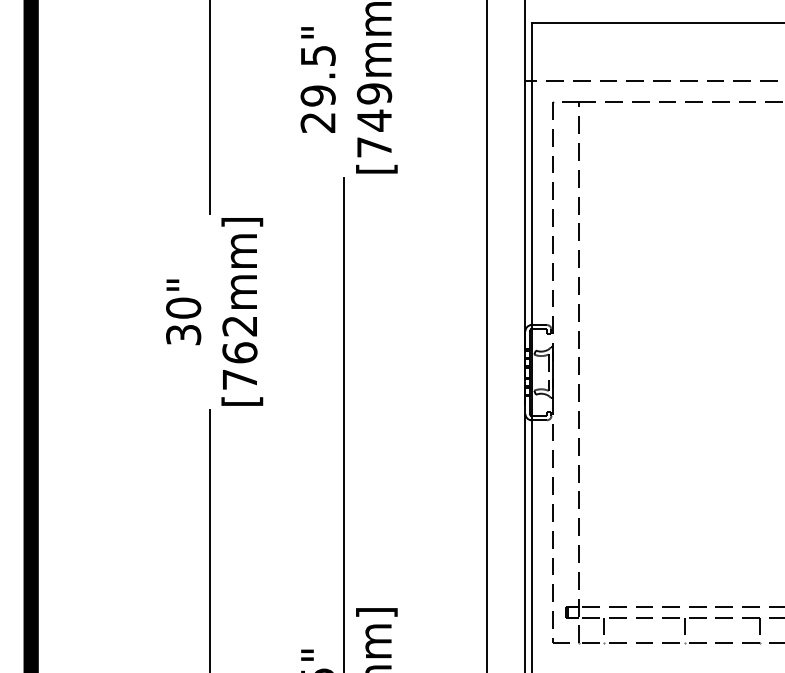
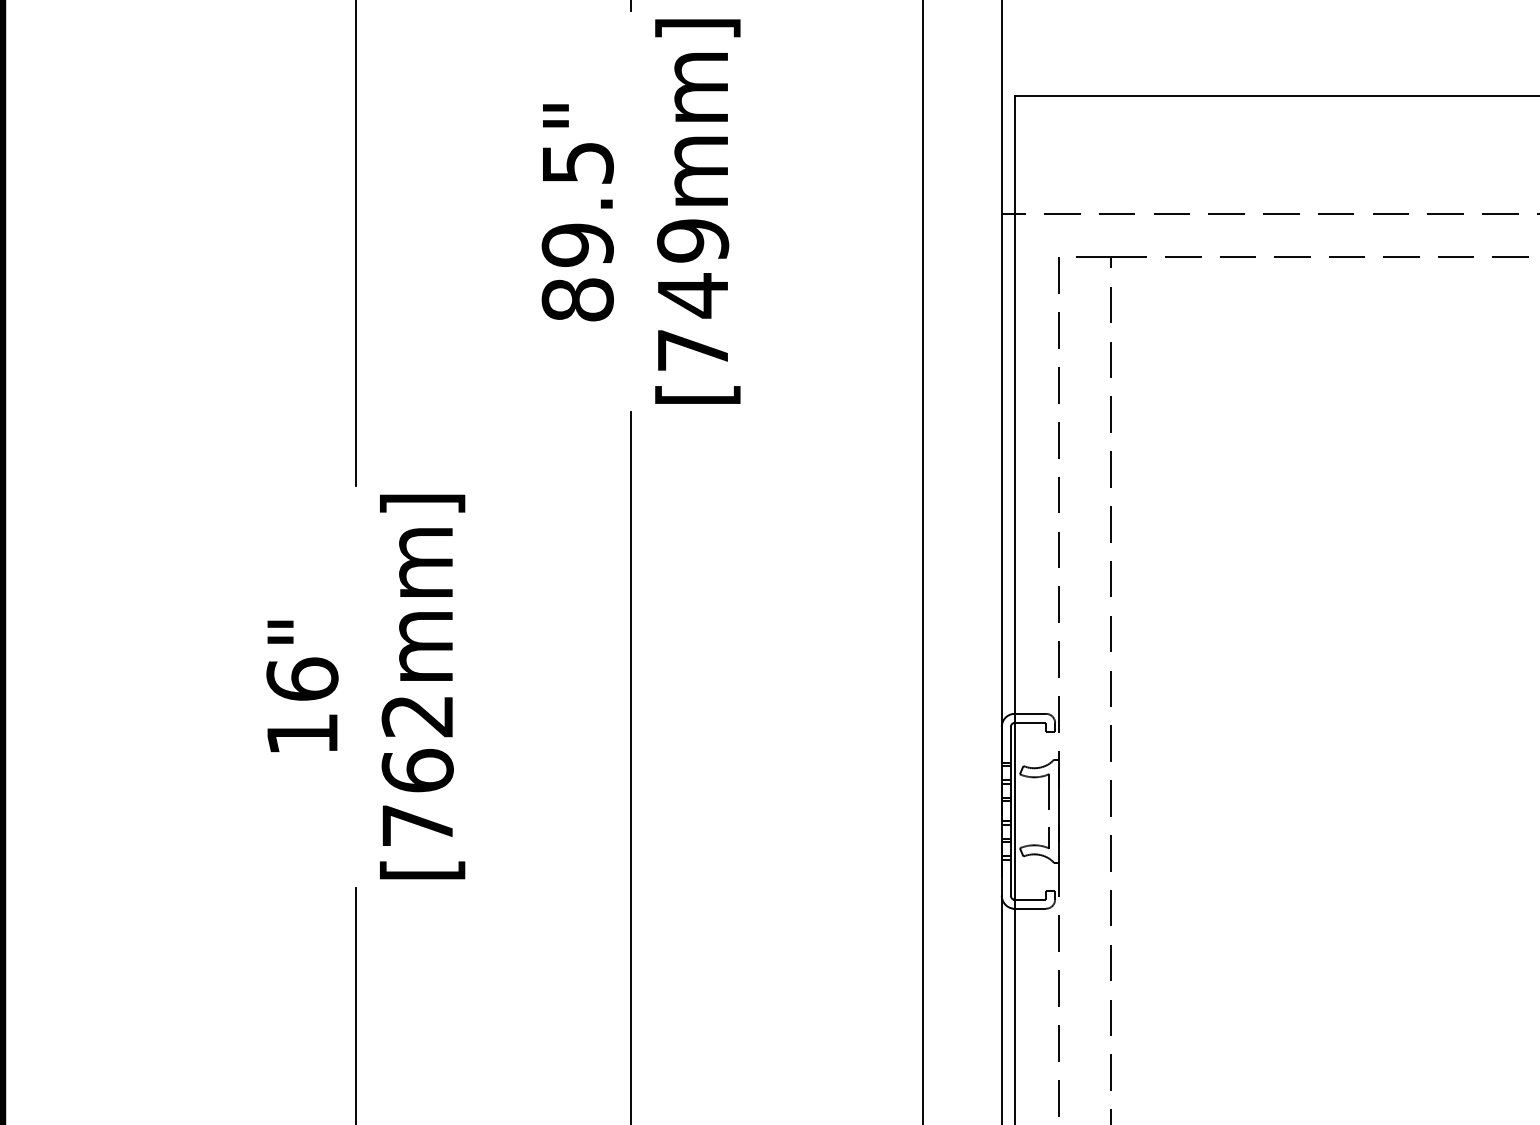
text: (317, 122) -> (576, 299), 29.5" -> 89.5"
text: (183, 321) -> (302, 706), 30" -> 16"

